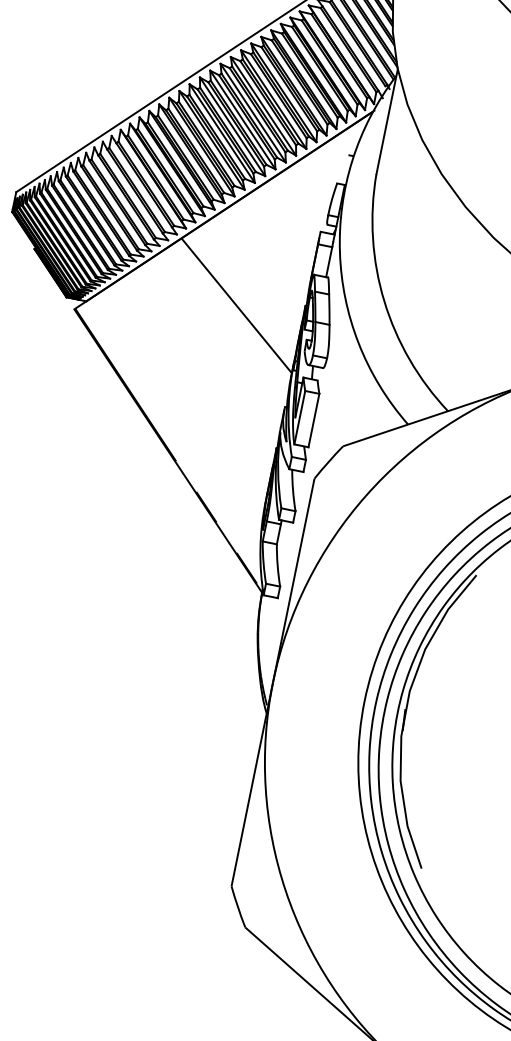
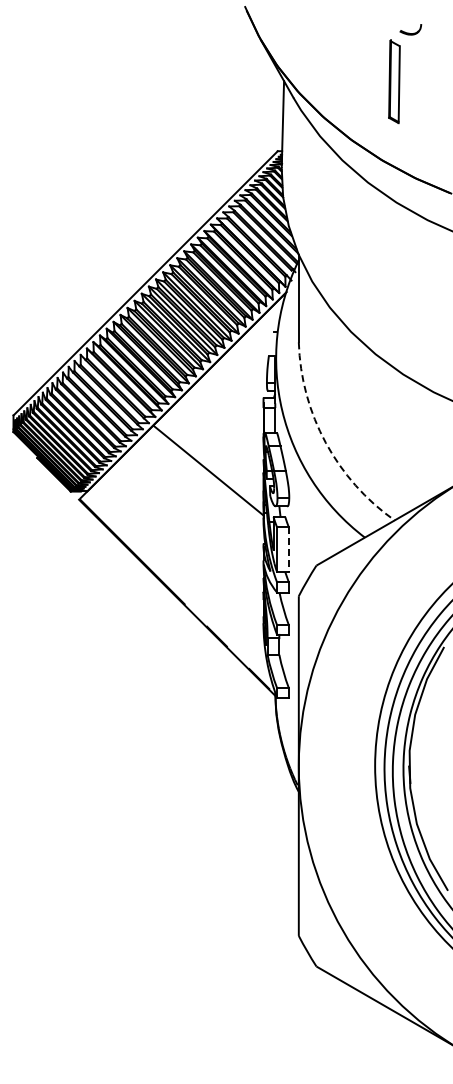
arc: (384, 300) -> (325, 442), solid -> dashed
line: (313, 421) -> (288, 550), solid -> dashed

